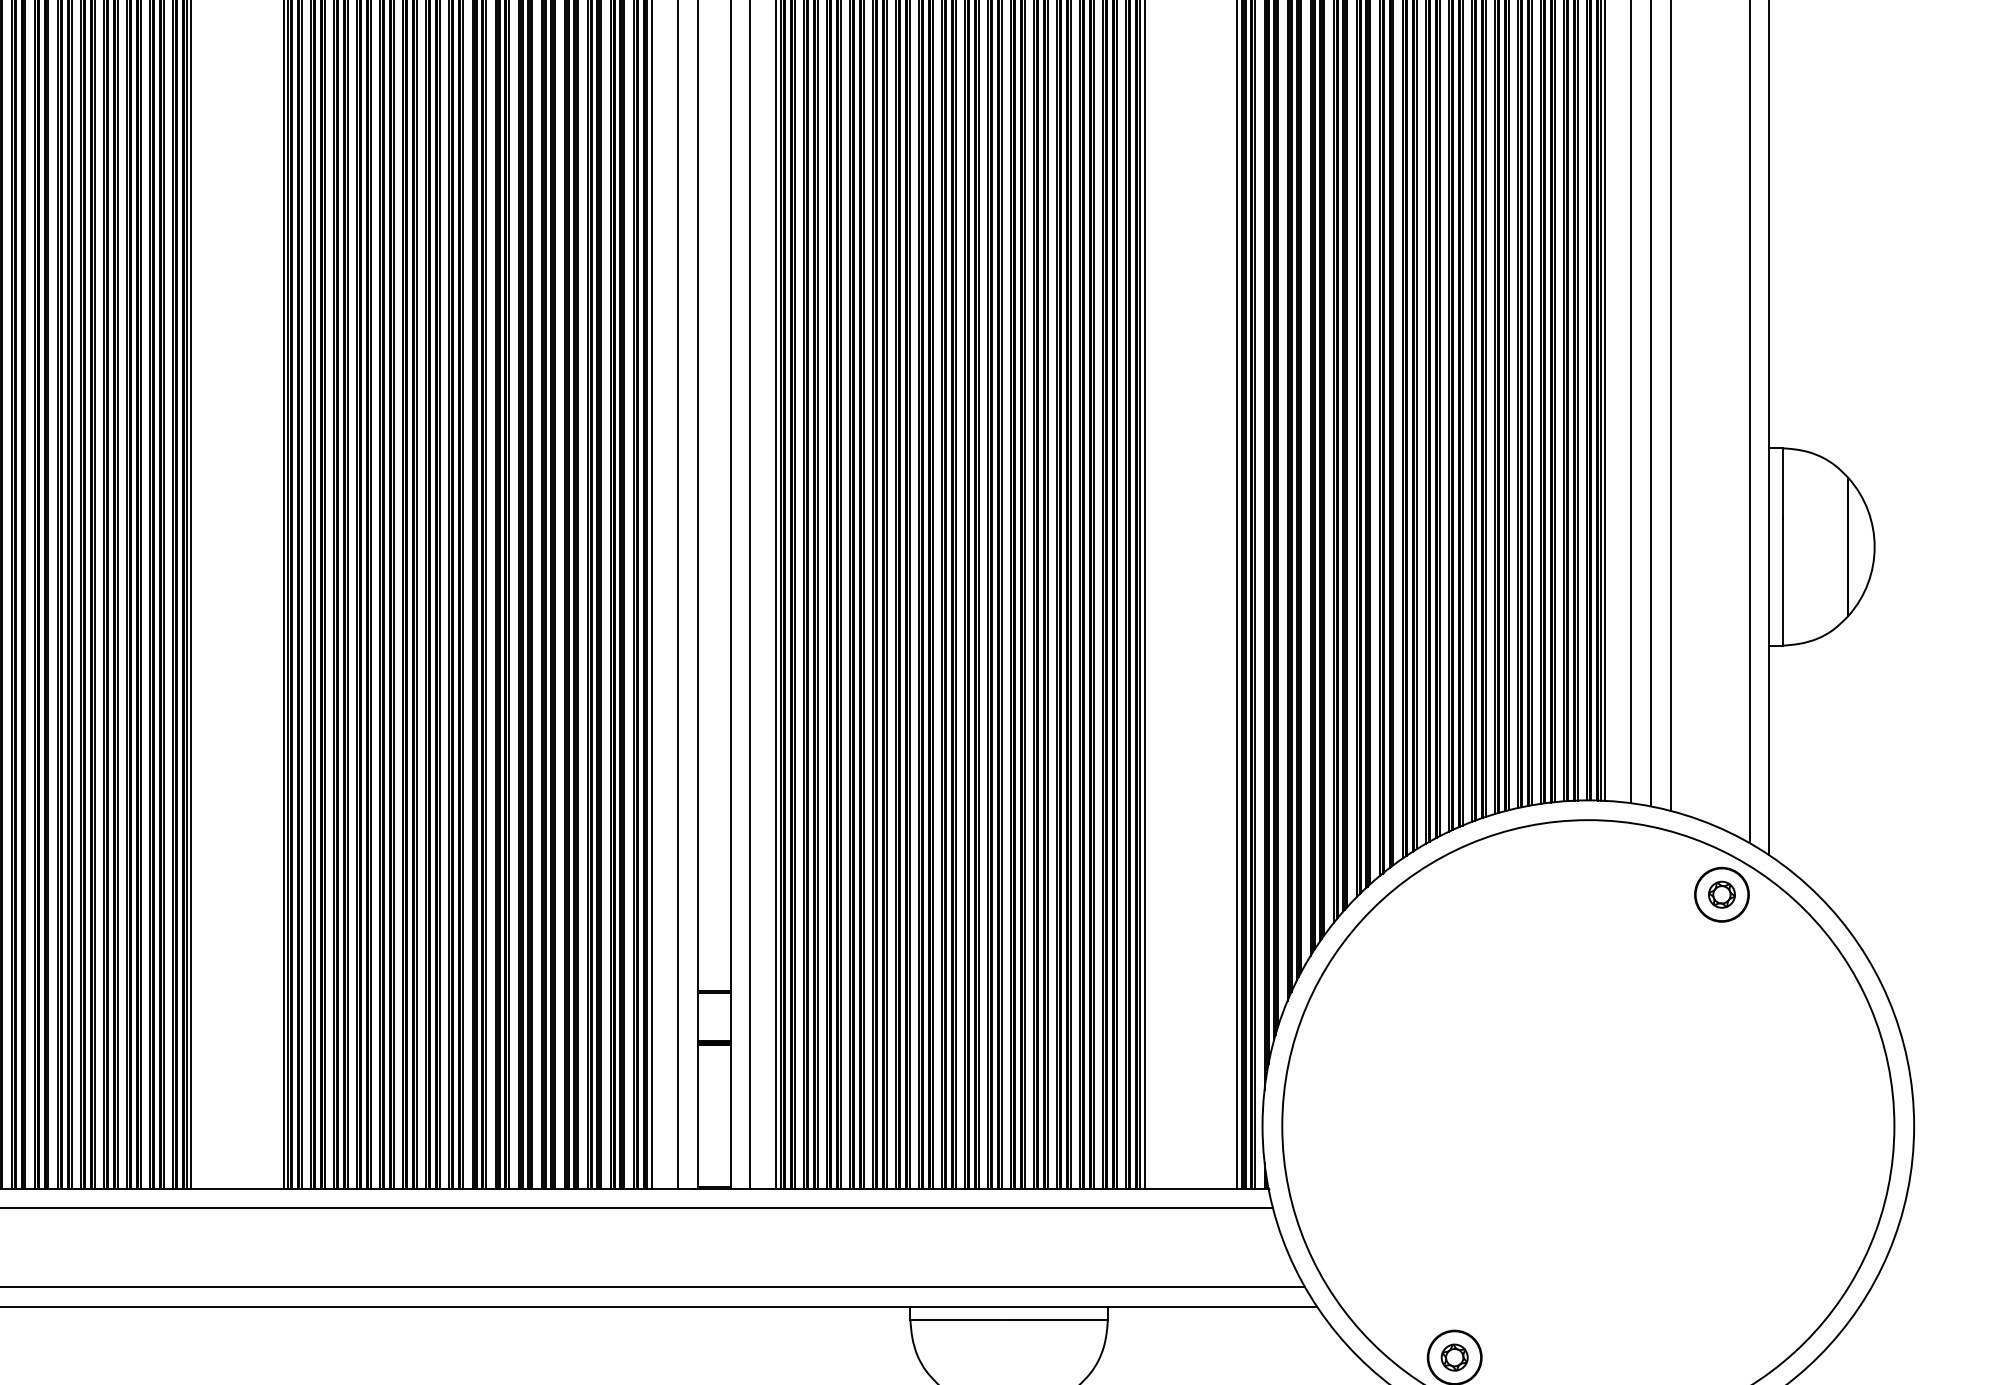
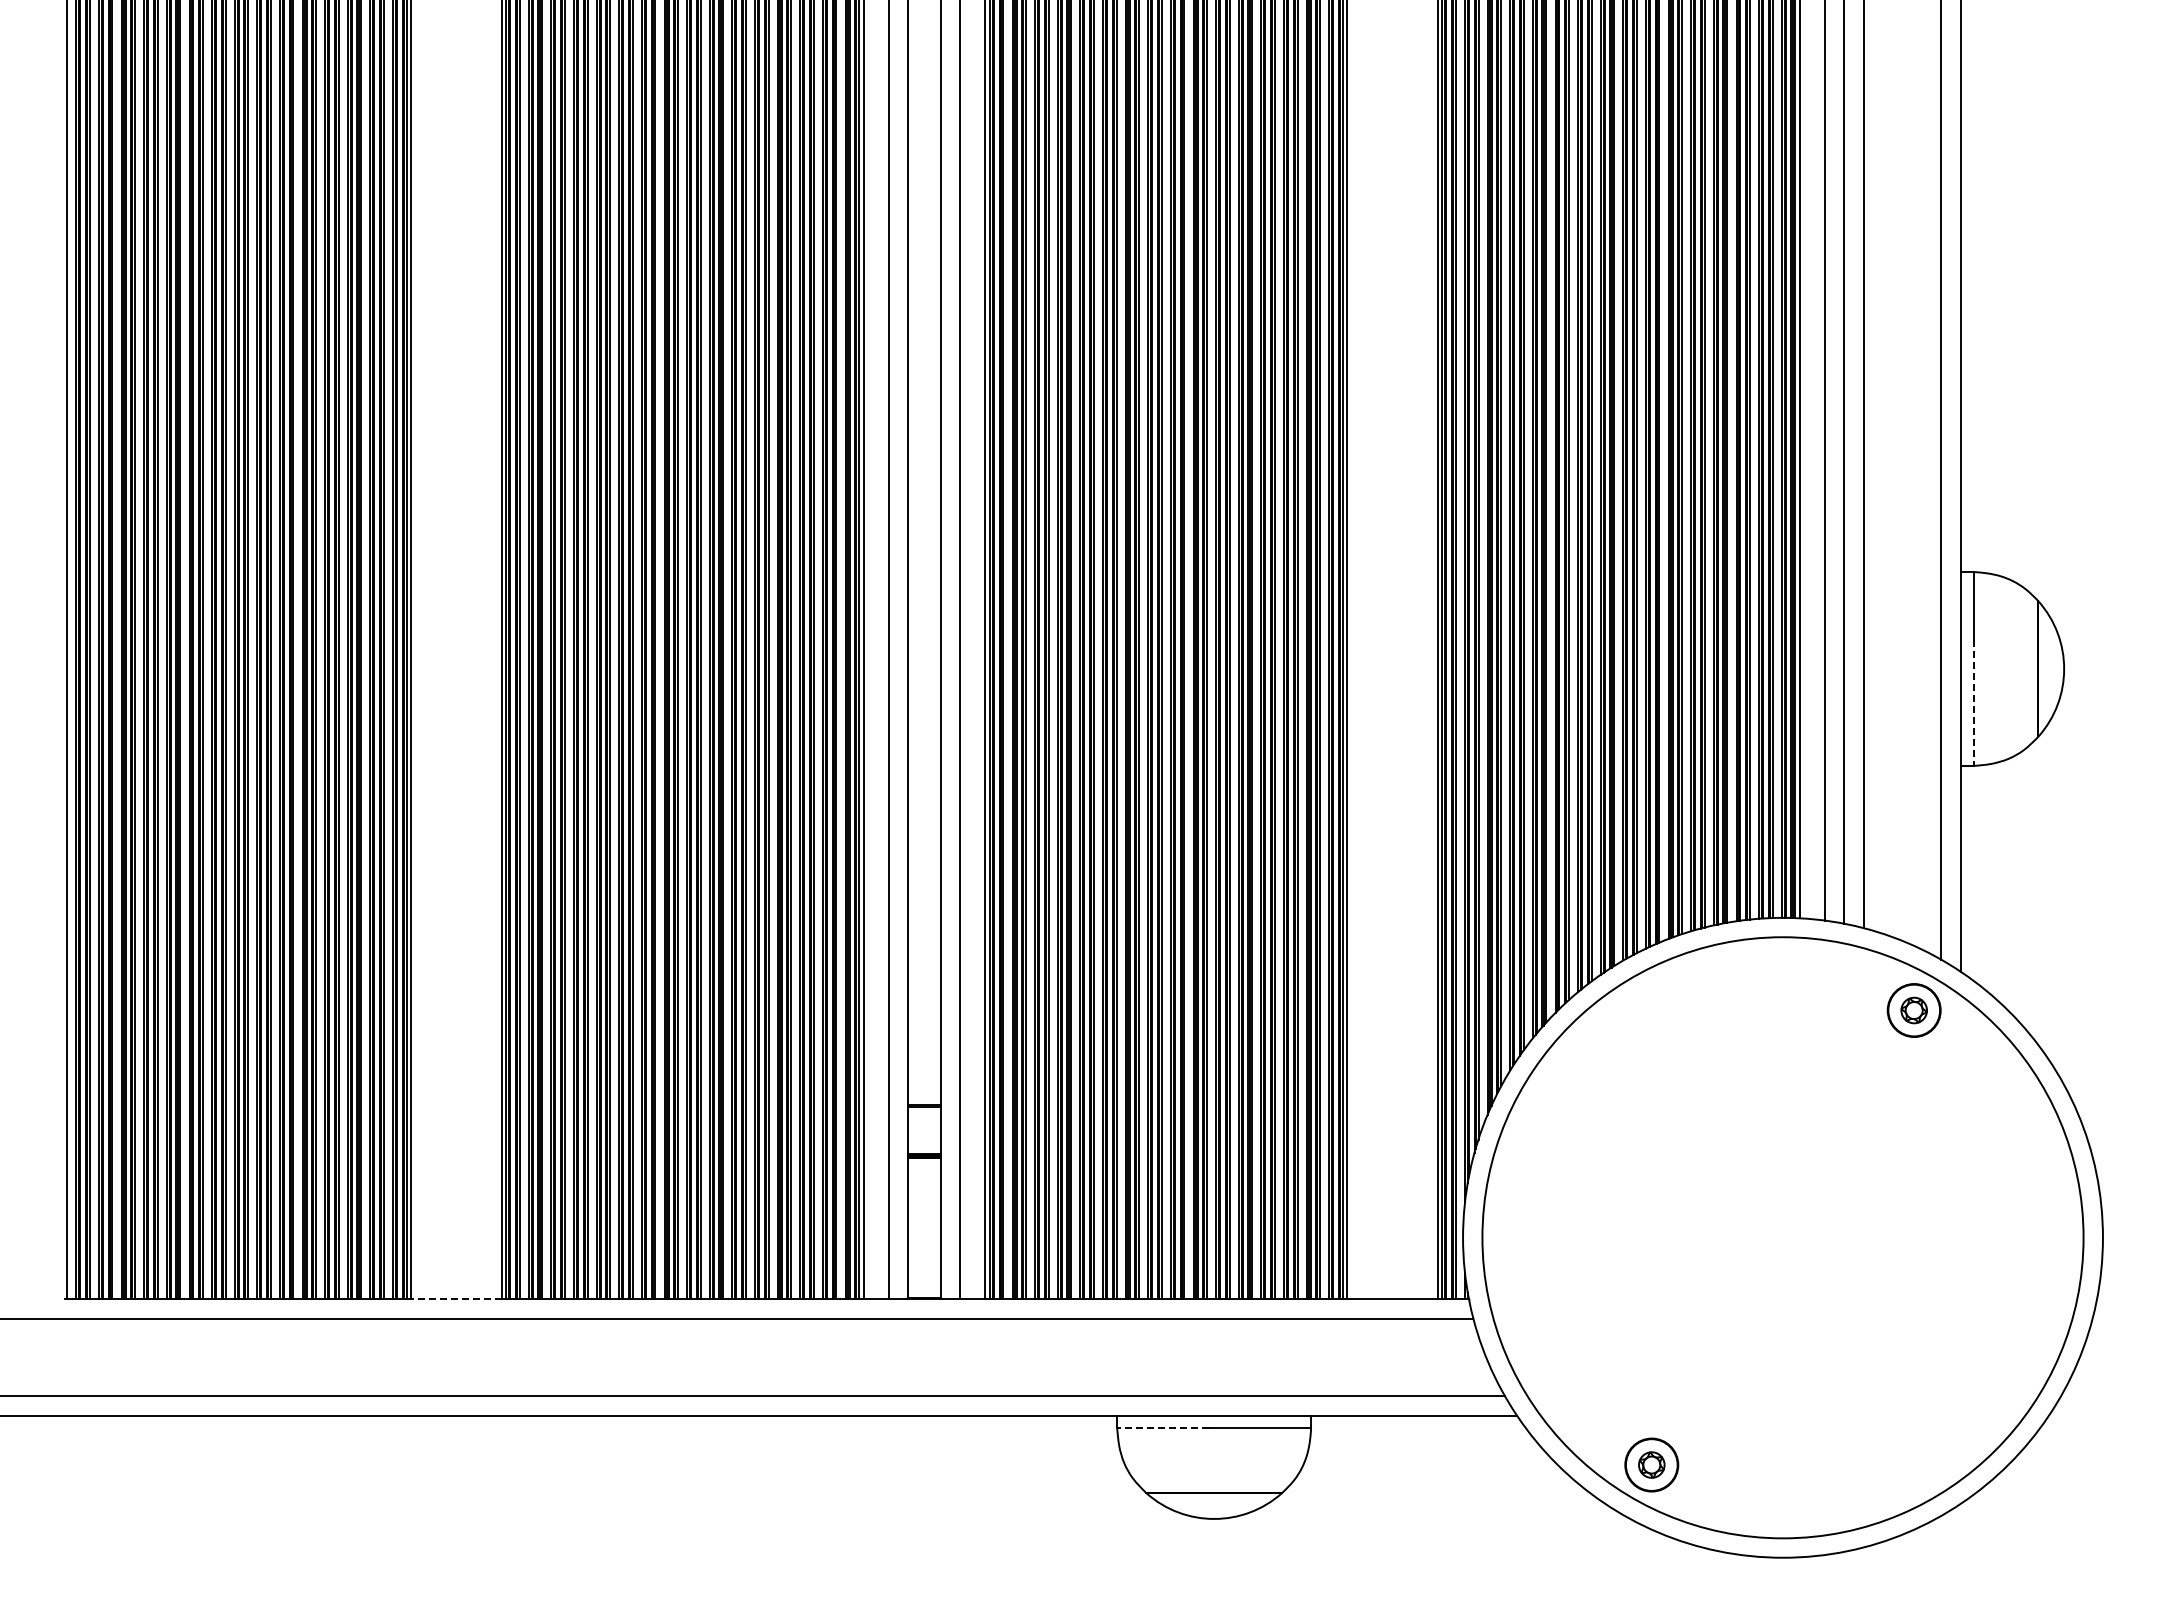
line: (1782, 582) -> (1973, 703), solid -> dashed
line: (236, 1189) -> (455, 1299), solid -> dashed
line: (956, 1320) -> (1162, 1428), solid -> dashed

